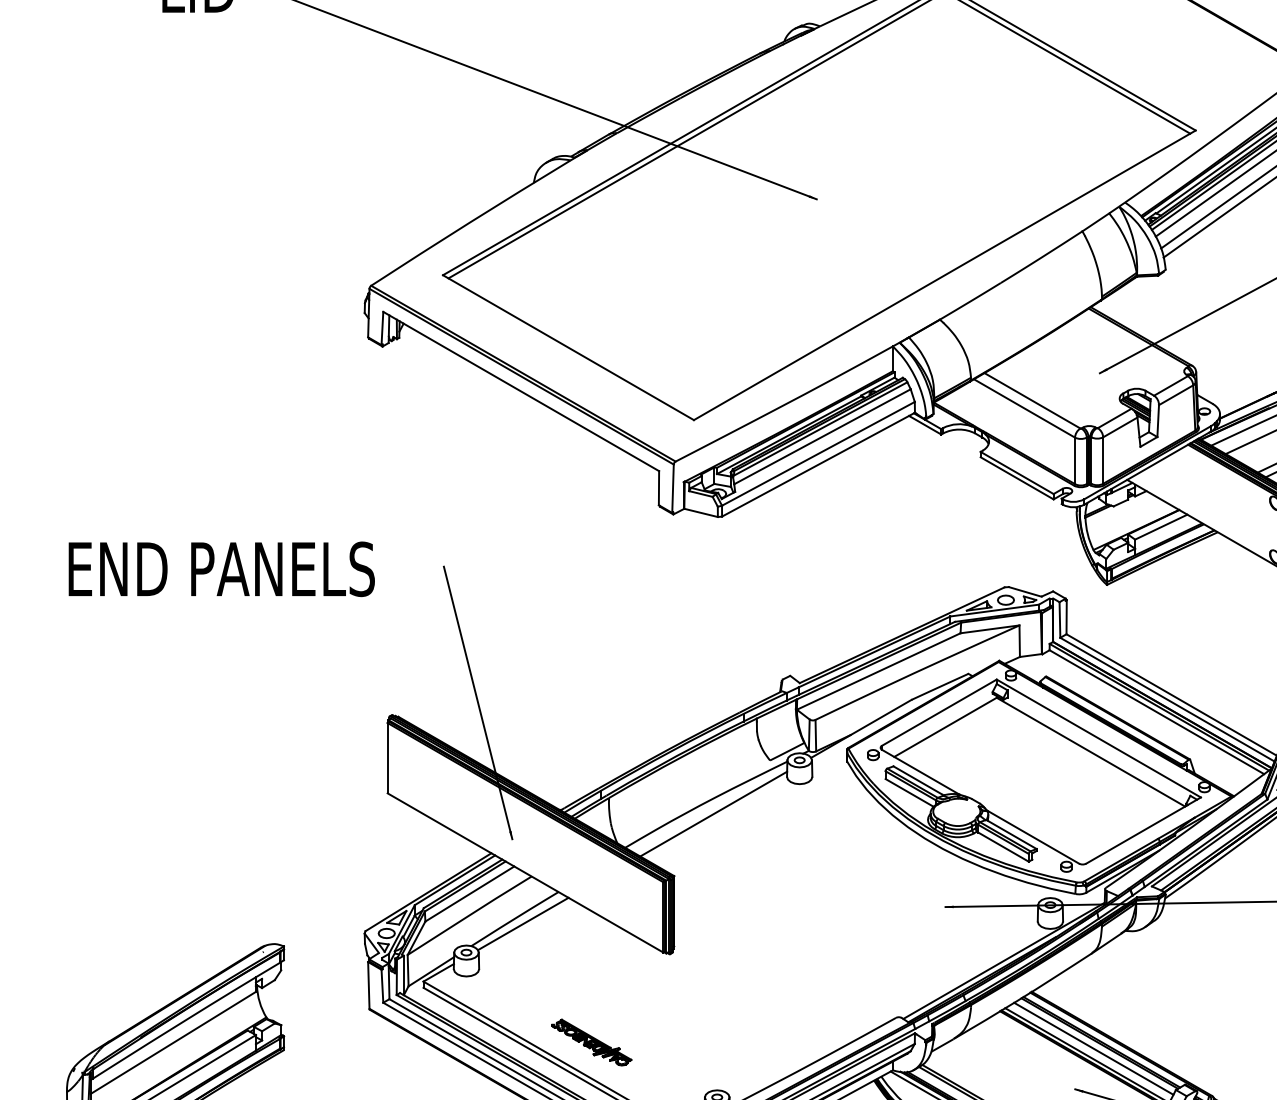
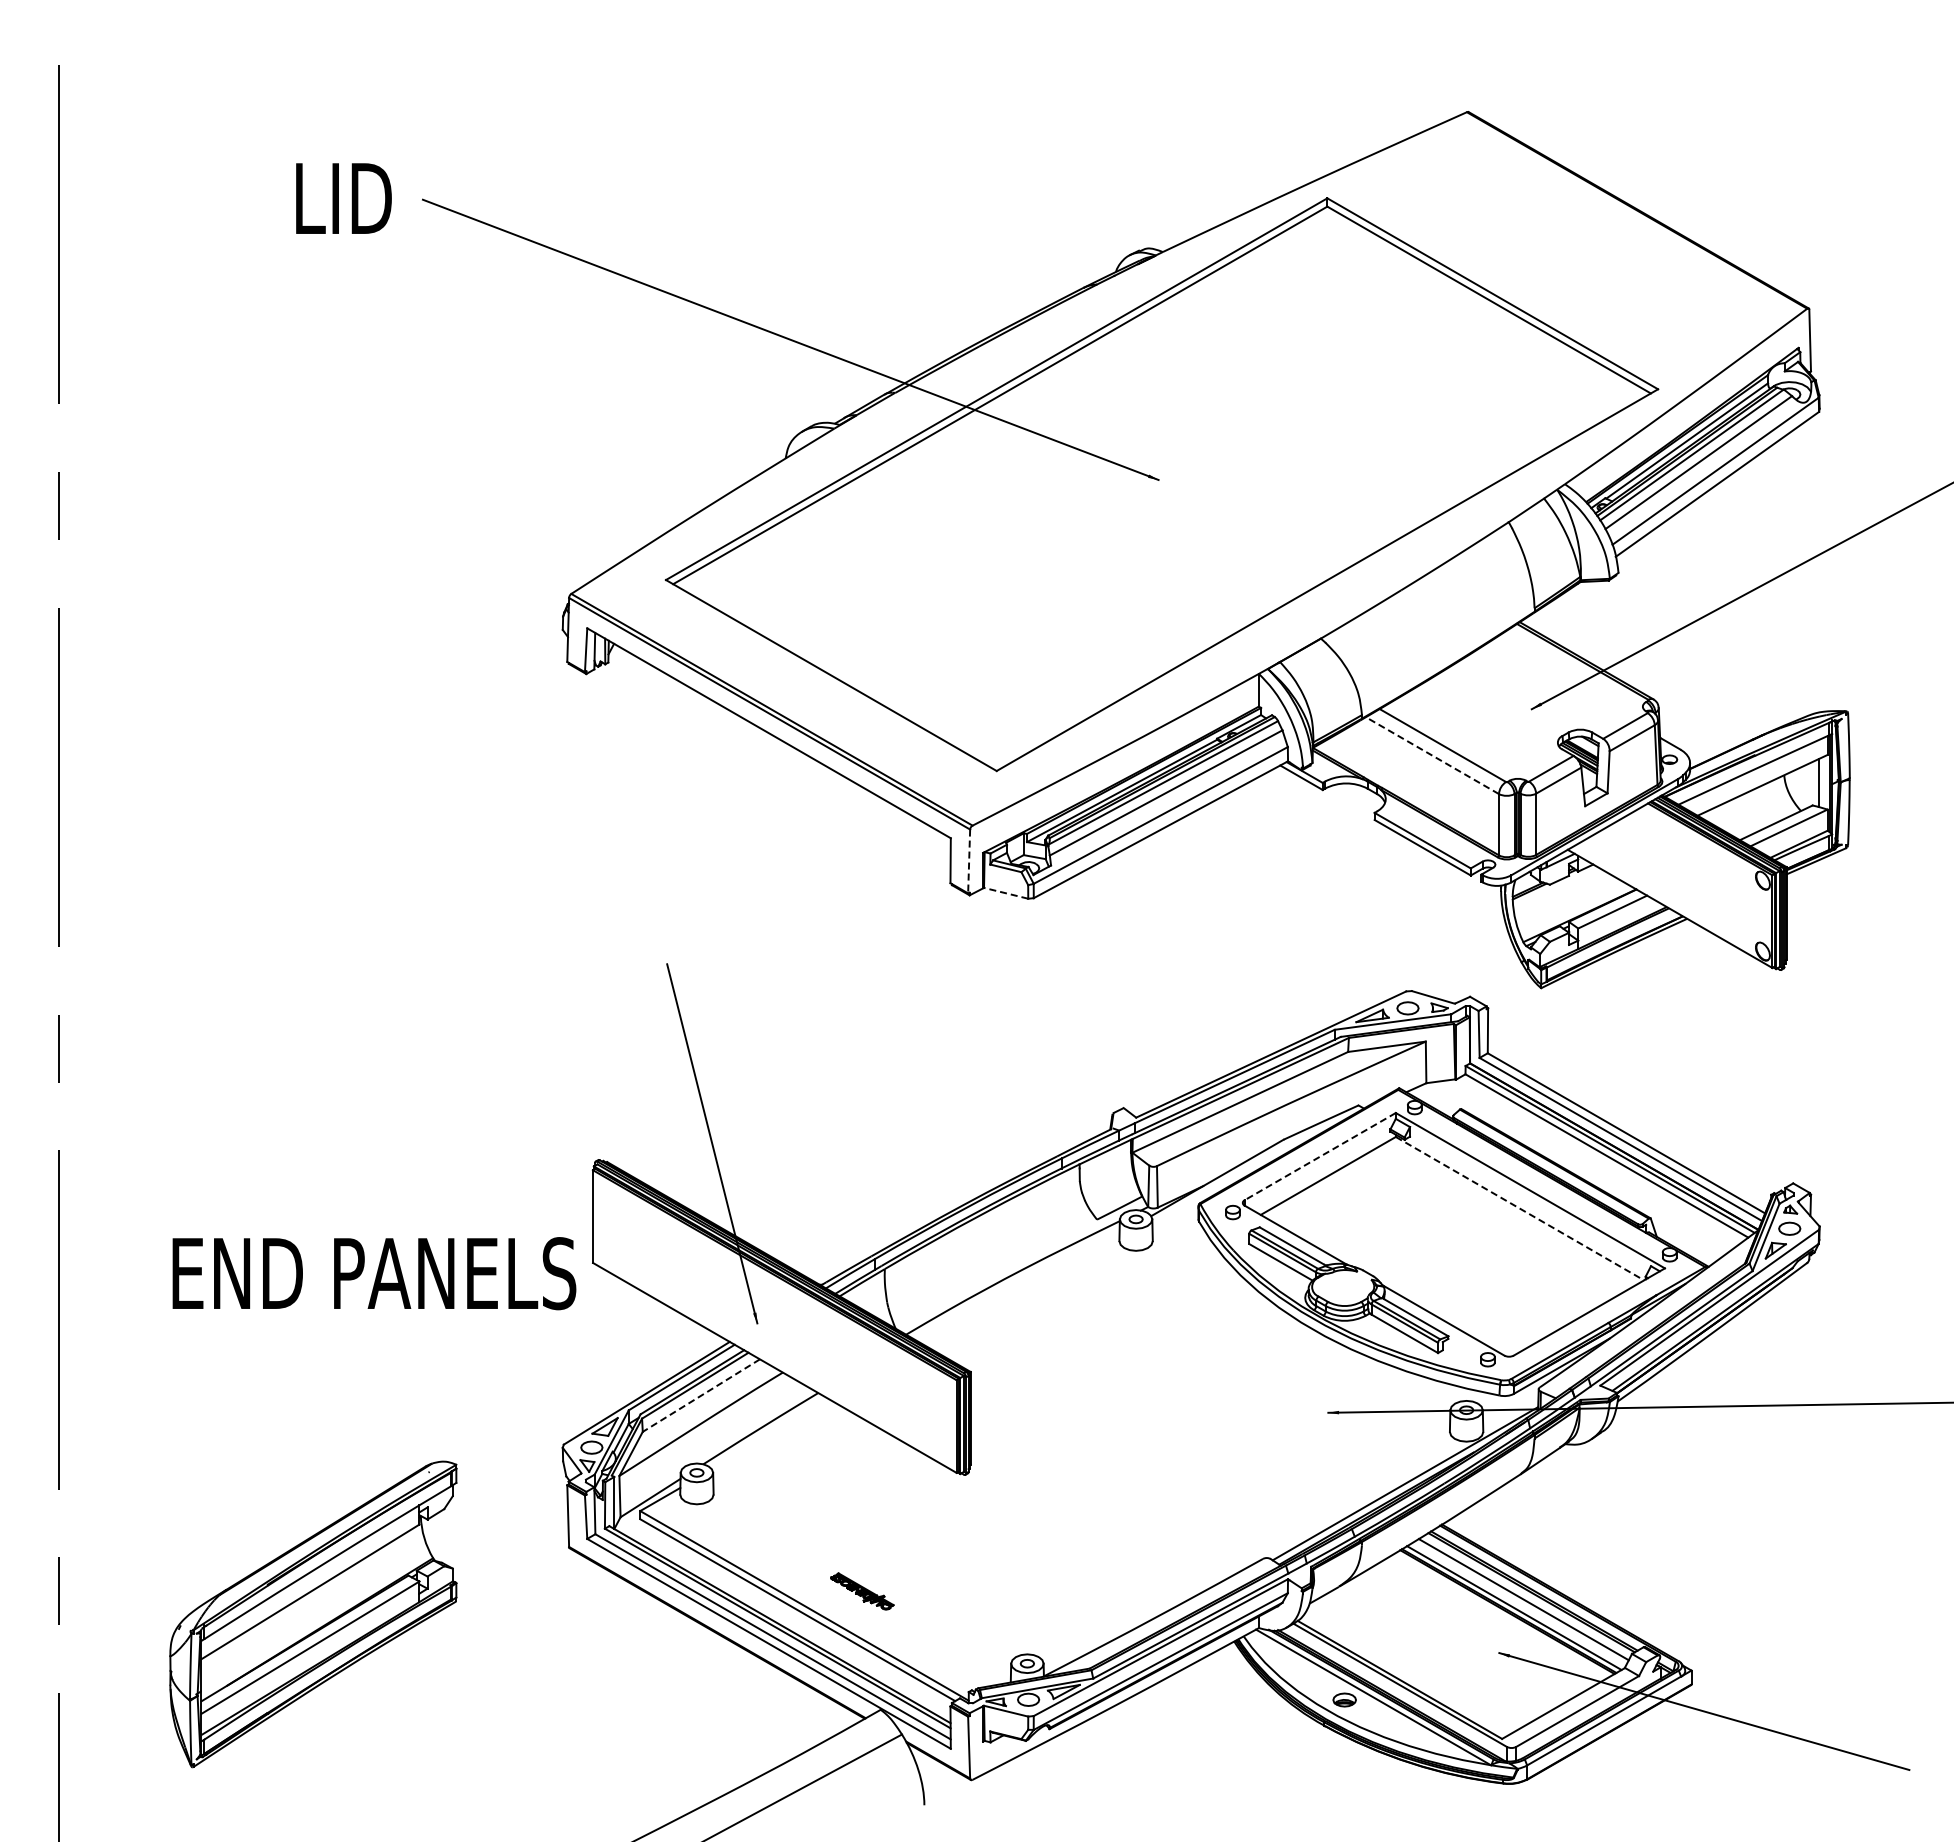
line: (1024, 408) -> (1432, 755), solid -> dashed
line: (673, 488) -> (969, 861), solid -> dashed
line: (701, 513) -> (1006, 893), solid -> dashed
text: (221, 569) -> (374, 1273), moved
line: (938, 712) -> (1319, 1156), solid -> dashed
line: (1091, 752) -> (1520, 1208), solid -> dashed
line: (713, 814) -> (1022, 1290), removed
line: (469, 893) -> (701, 1395), solid -> dashed
line: (523, 923) -> (771, 1434), removed
part: (592, 1042) -> (862, 1591), size x0.6

